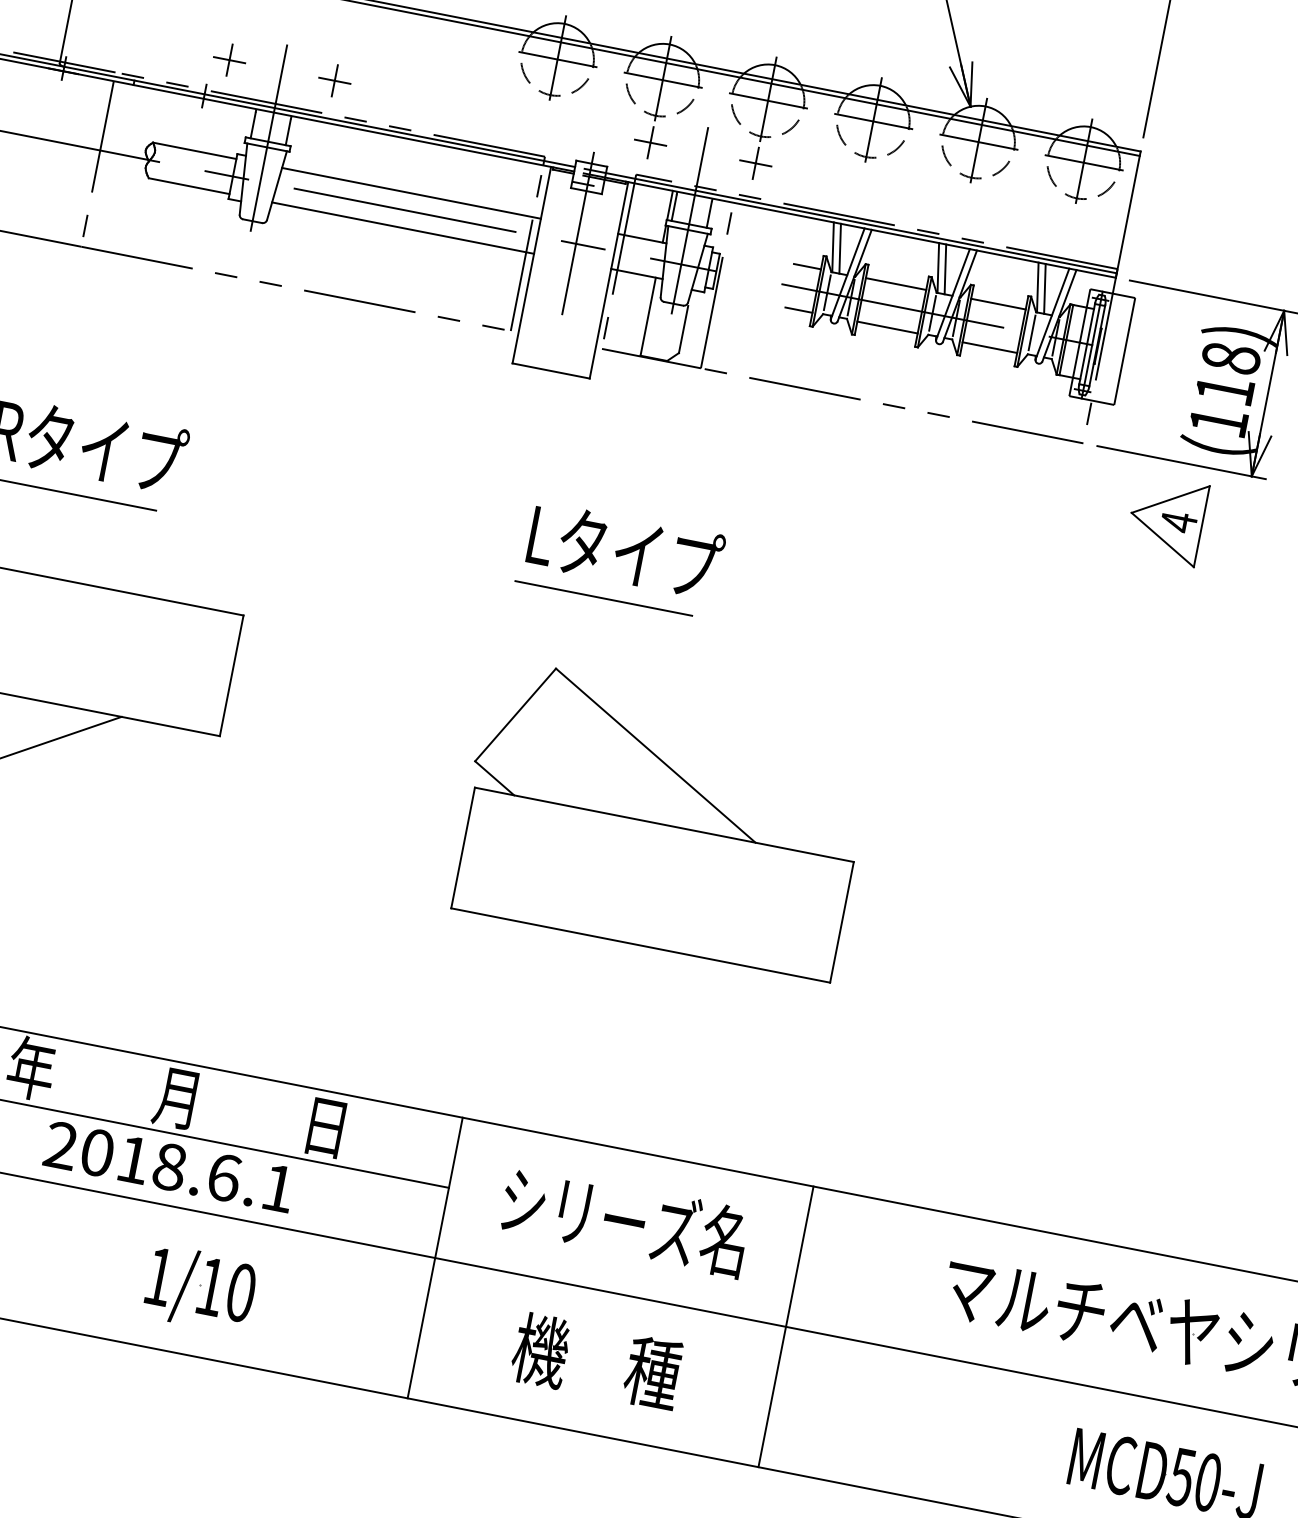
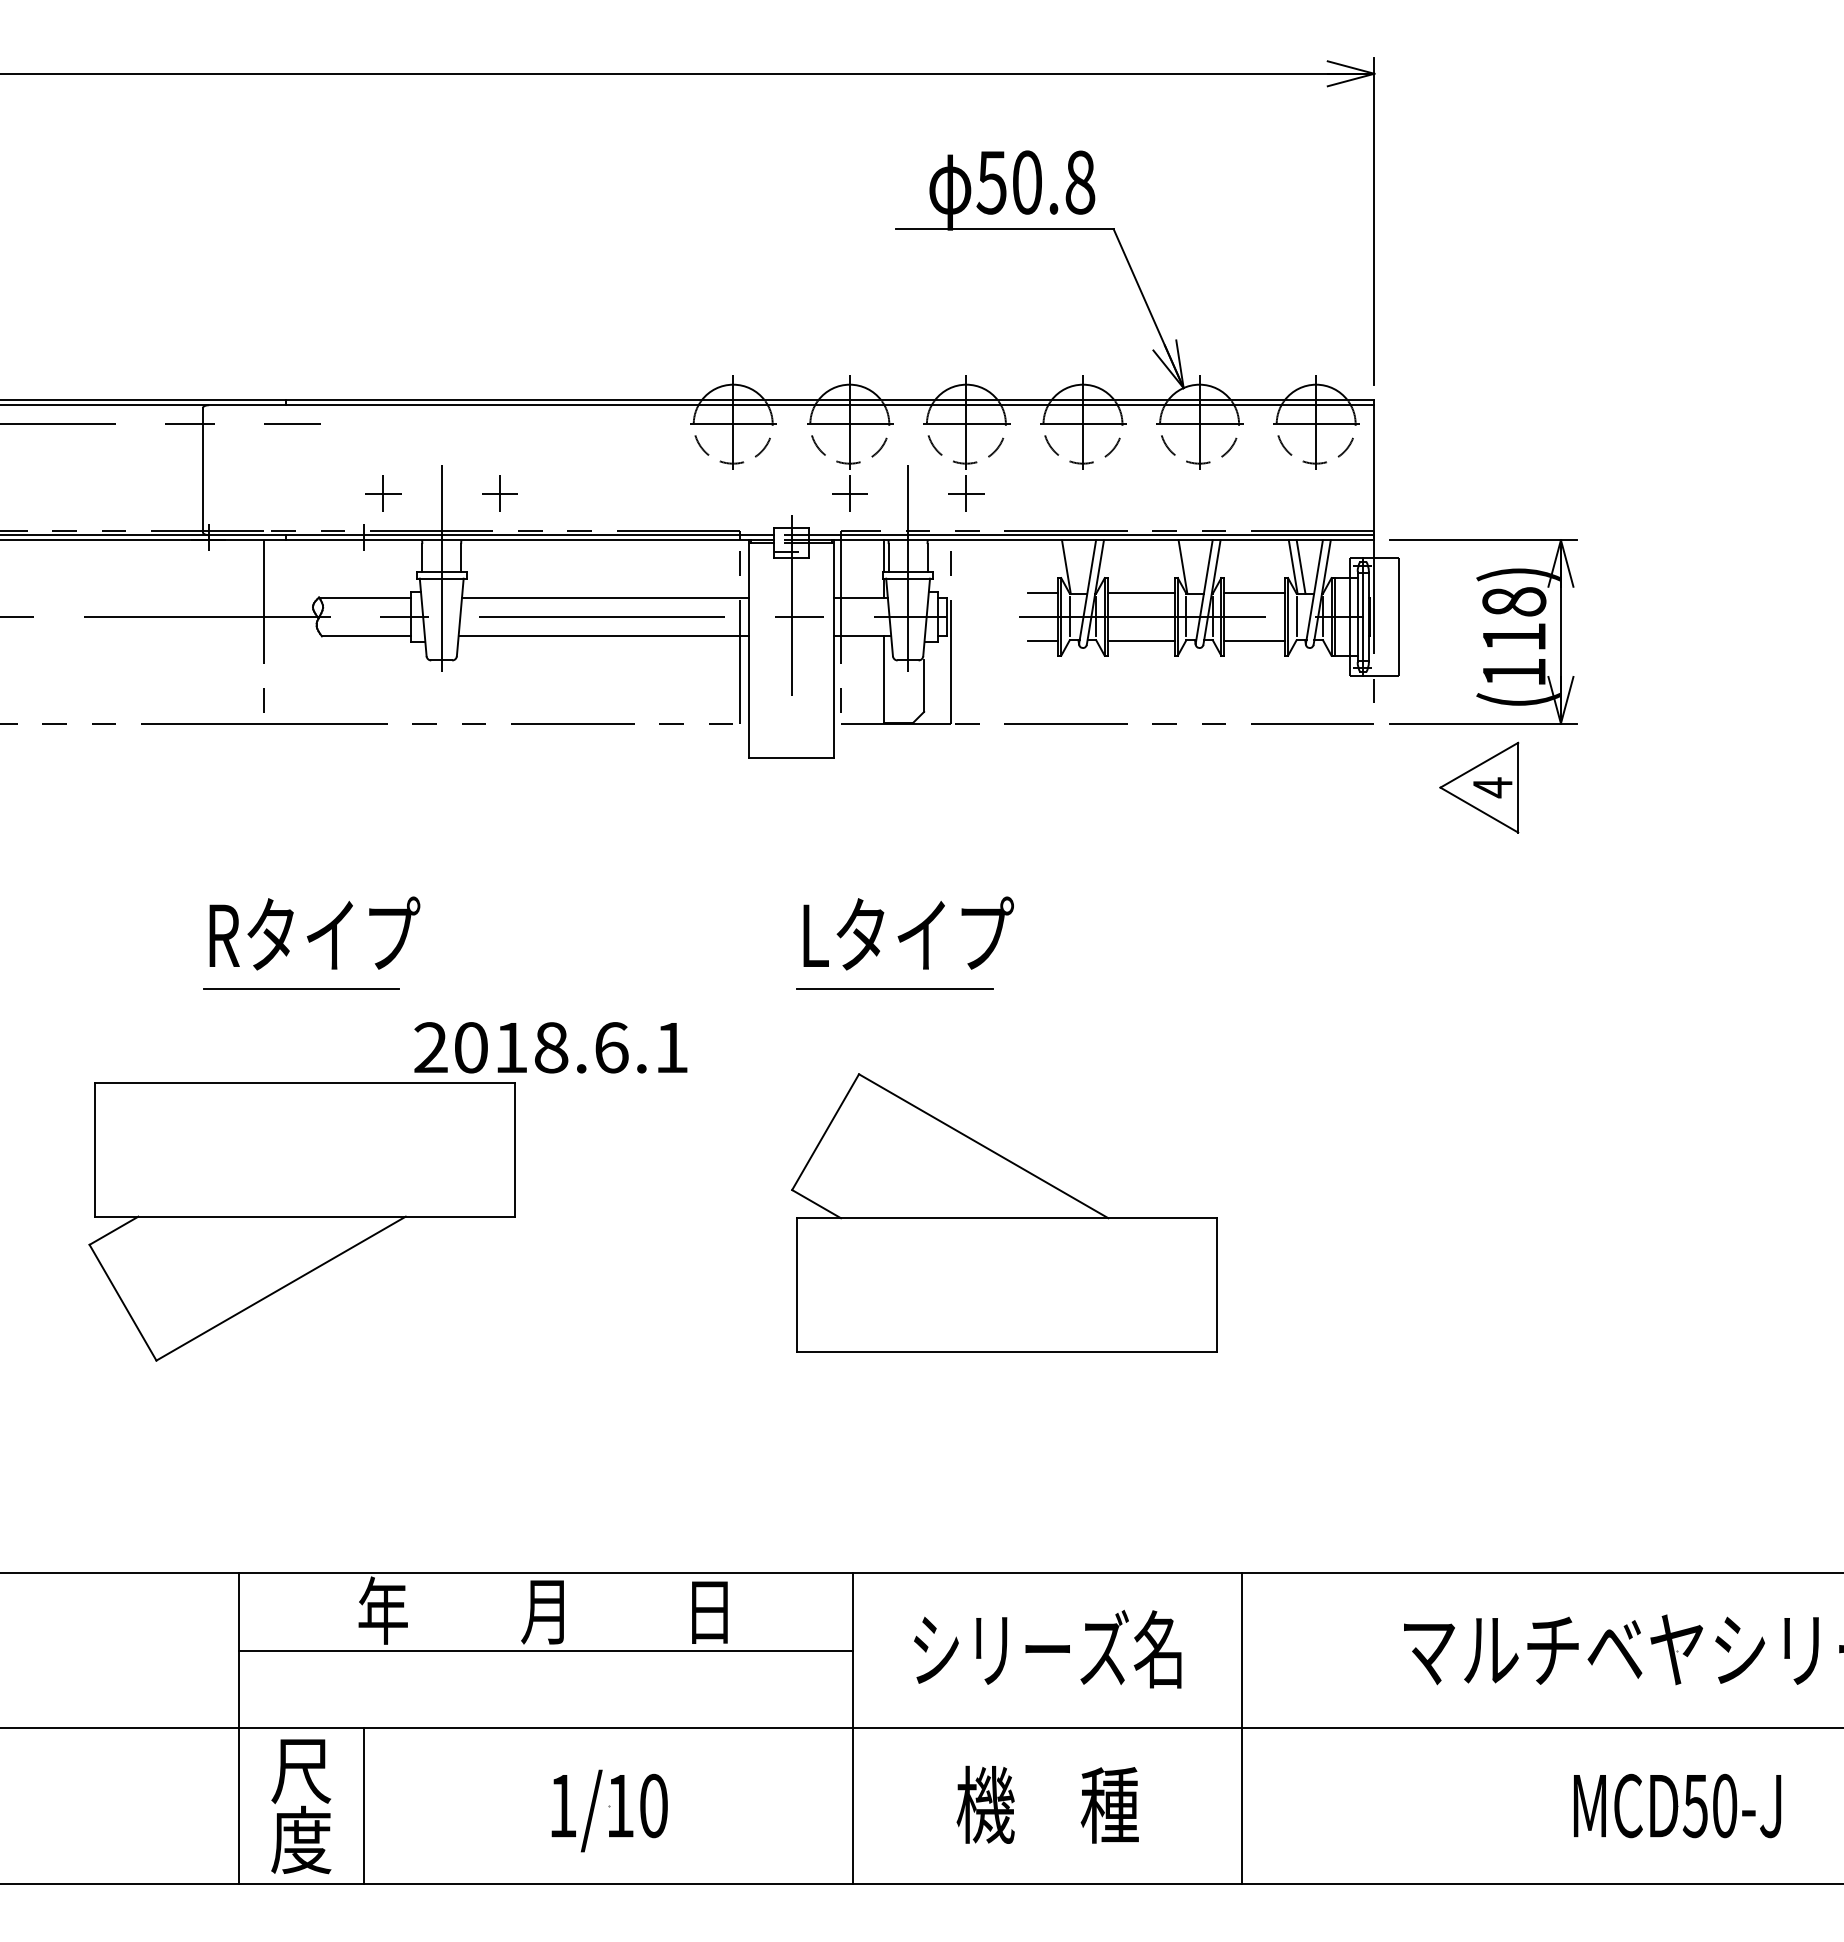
line: (839, 248) -> (1073, 566), removed
line: (945, 268) -> (1190, 566), removed
text: (169, 1166) -> (550, 1047), moved

